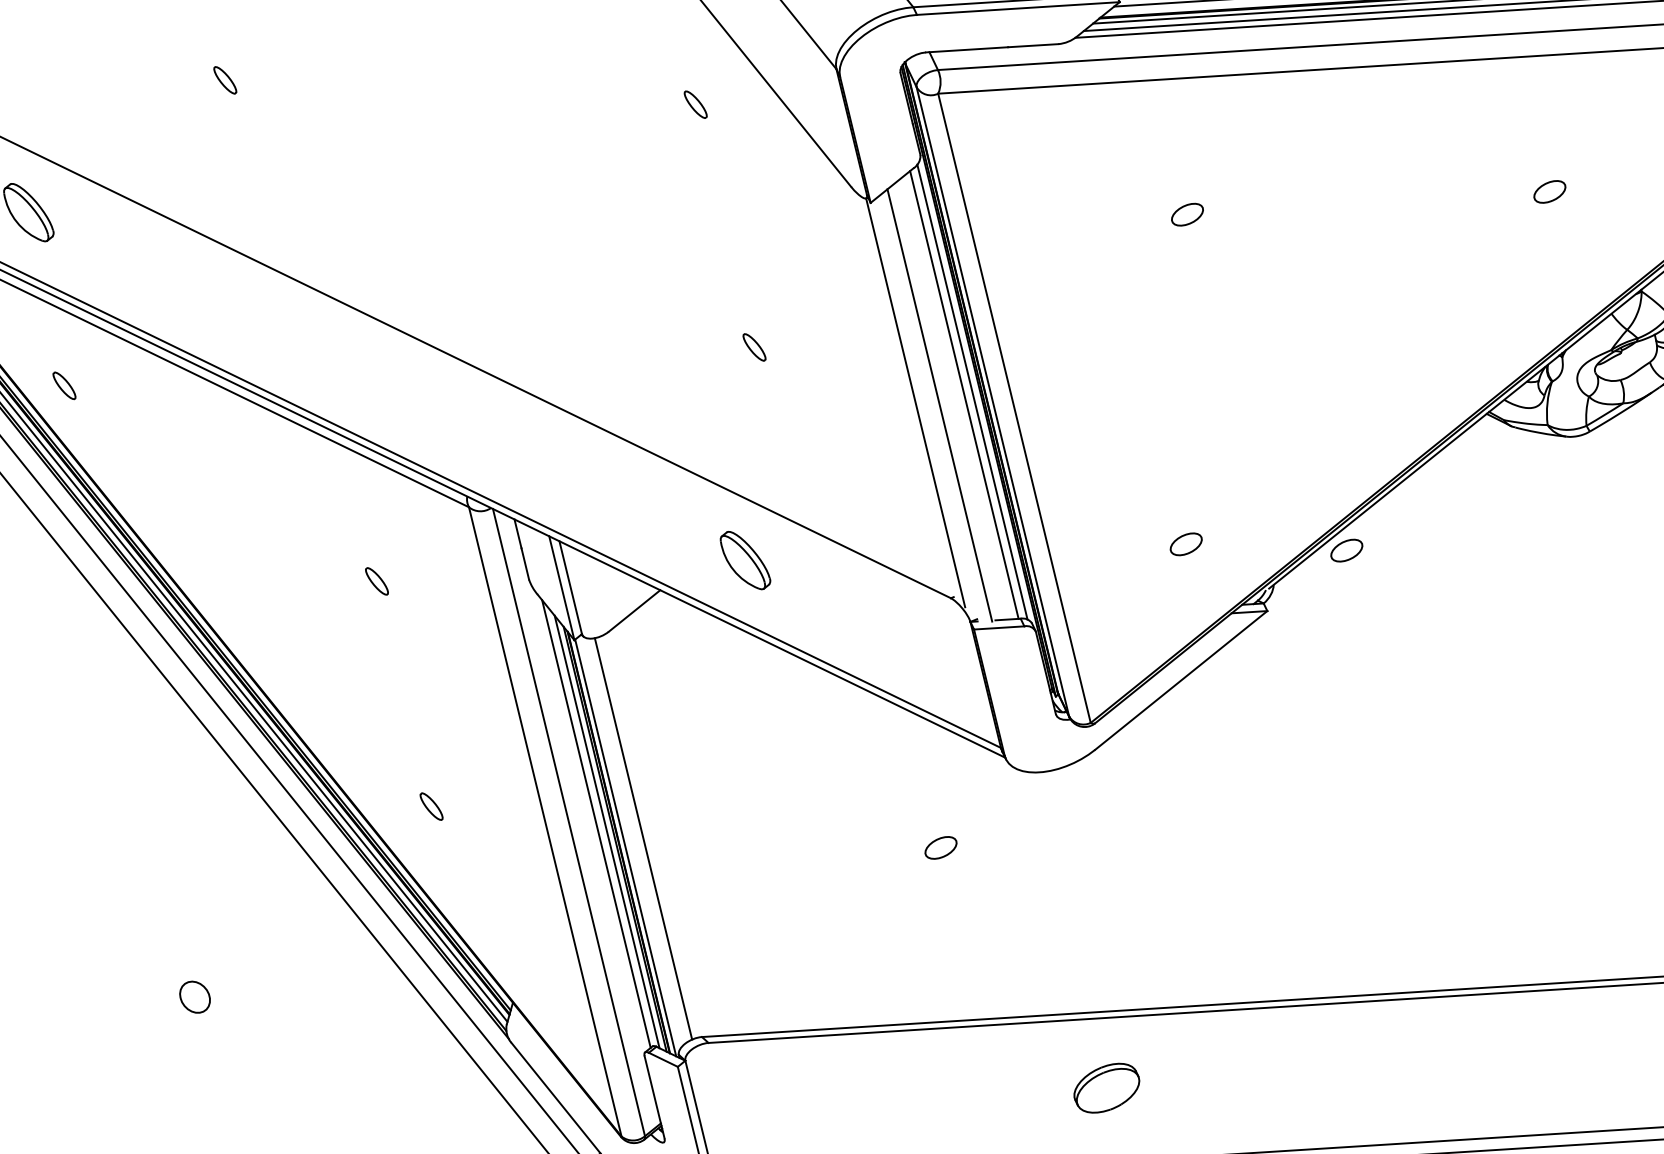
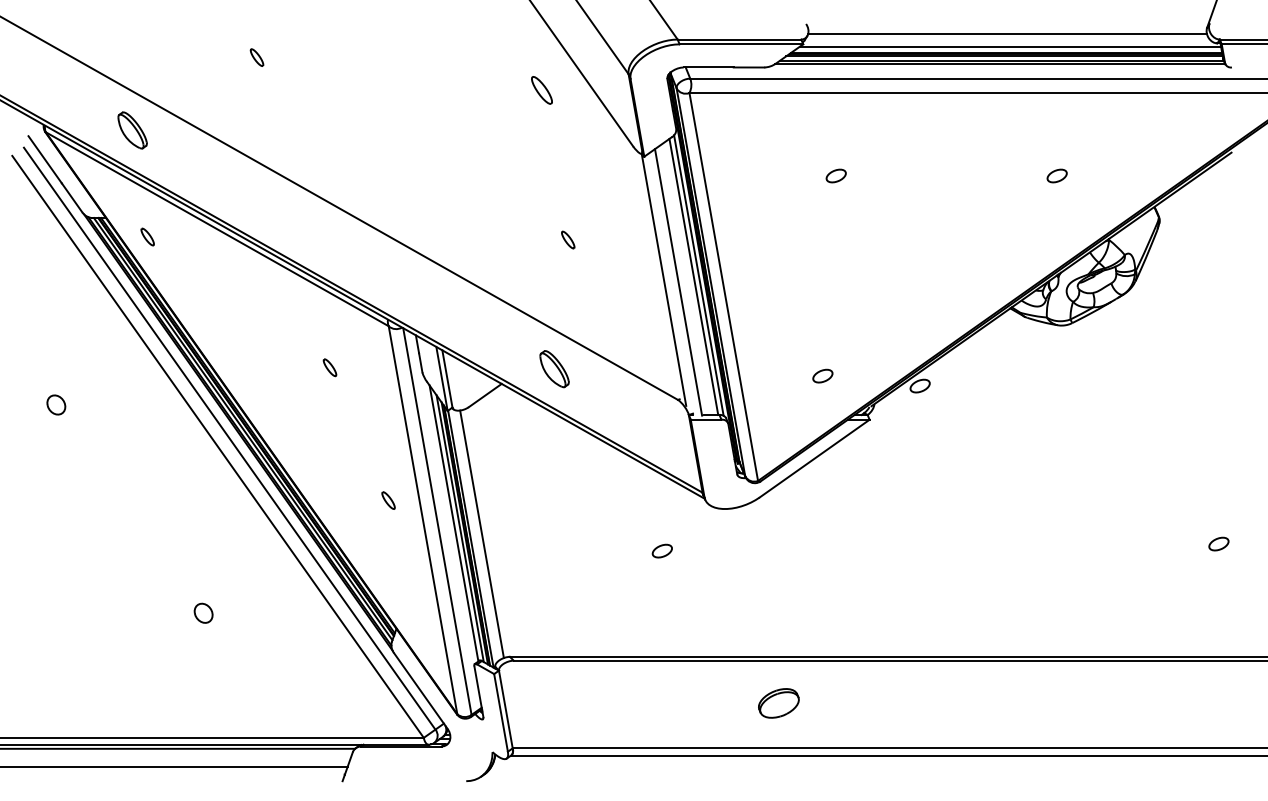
part: (695, 104) -> (541, 90), size x1.6
part: (431, 806) -> (388, 500), moved
part: (1106, 1088) -> (778, 703), moved

